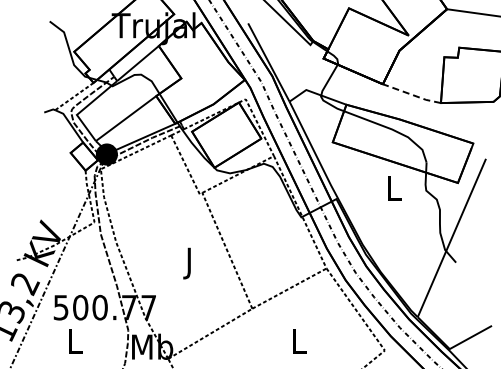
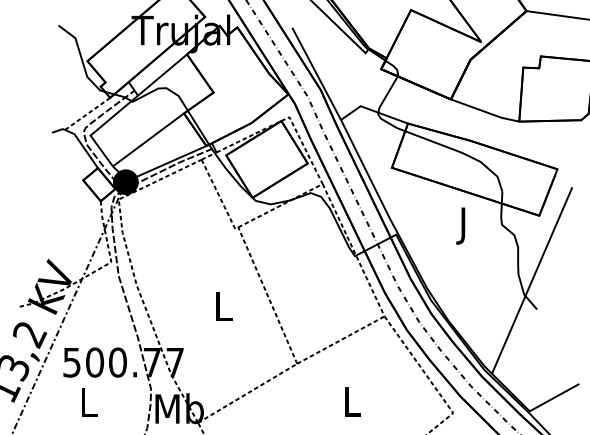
line: (412, 94) -> (485, 111), dashed -> solid
text: (394, 191) -> (464, 225), L -> J
text: (190, 263) -> (224, 310), J -> L

